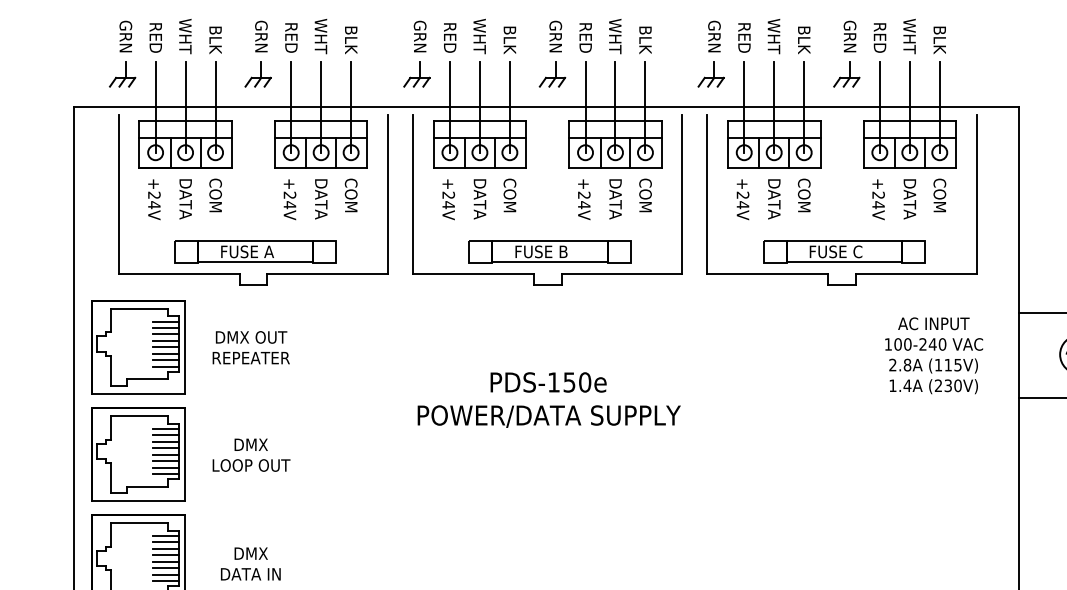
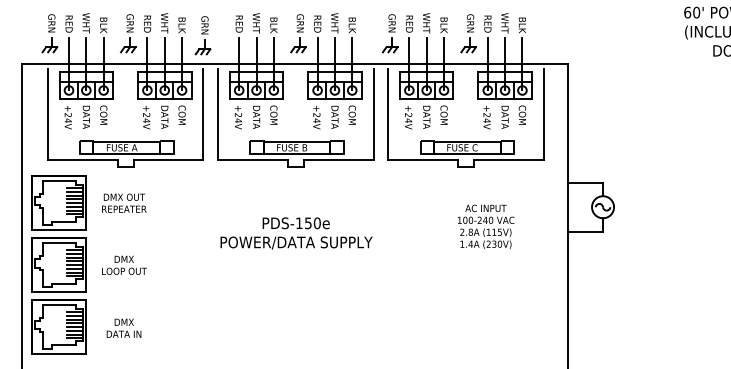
part: (415, 54) -> (202, 35), moved
text: (934, 355) -> (486, 226), moved

